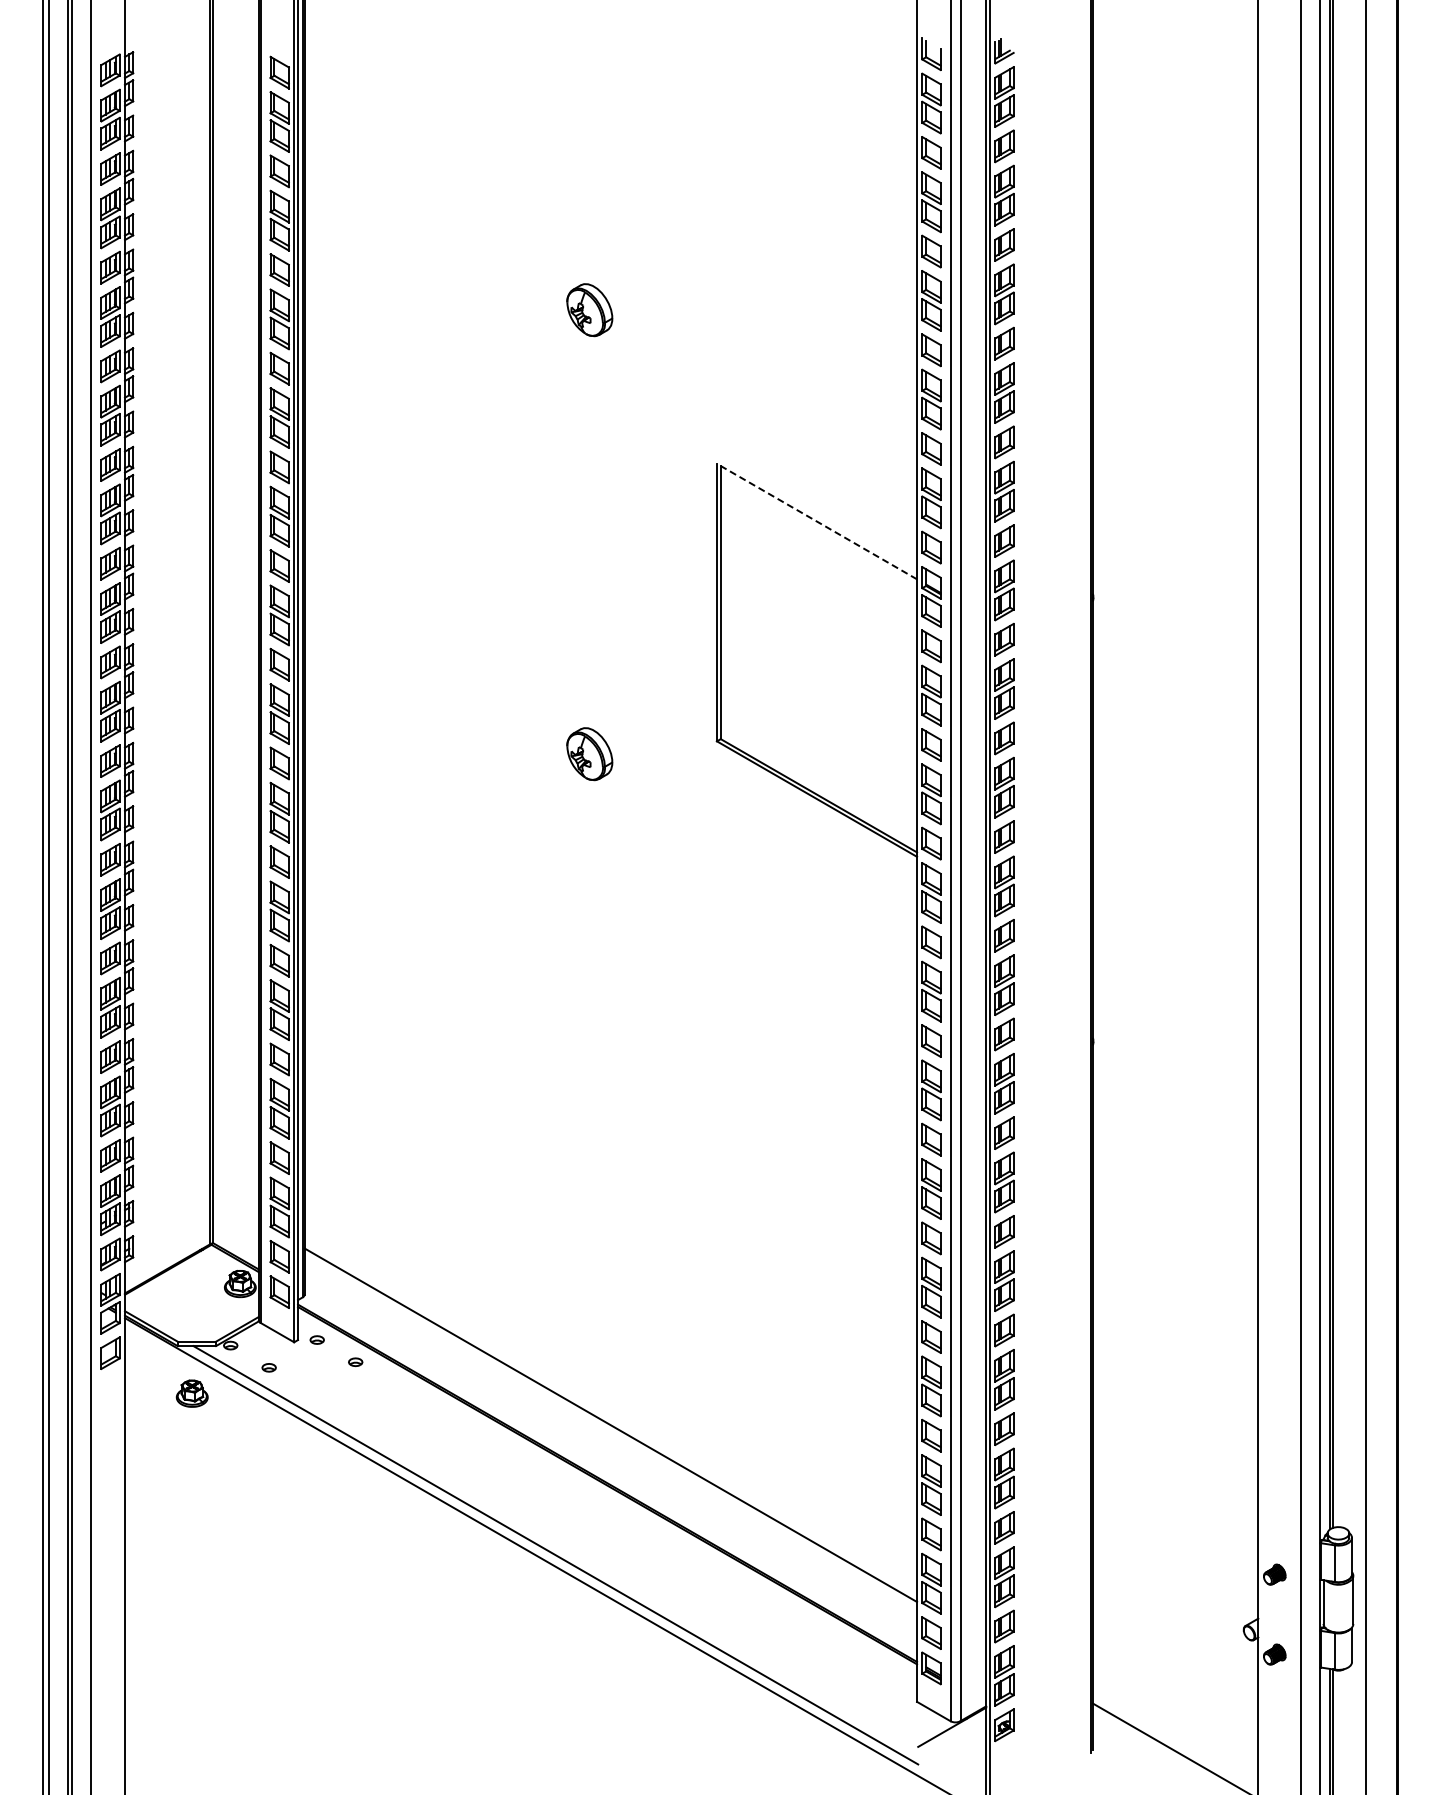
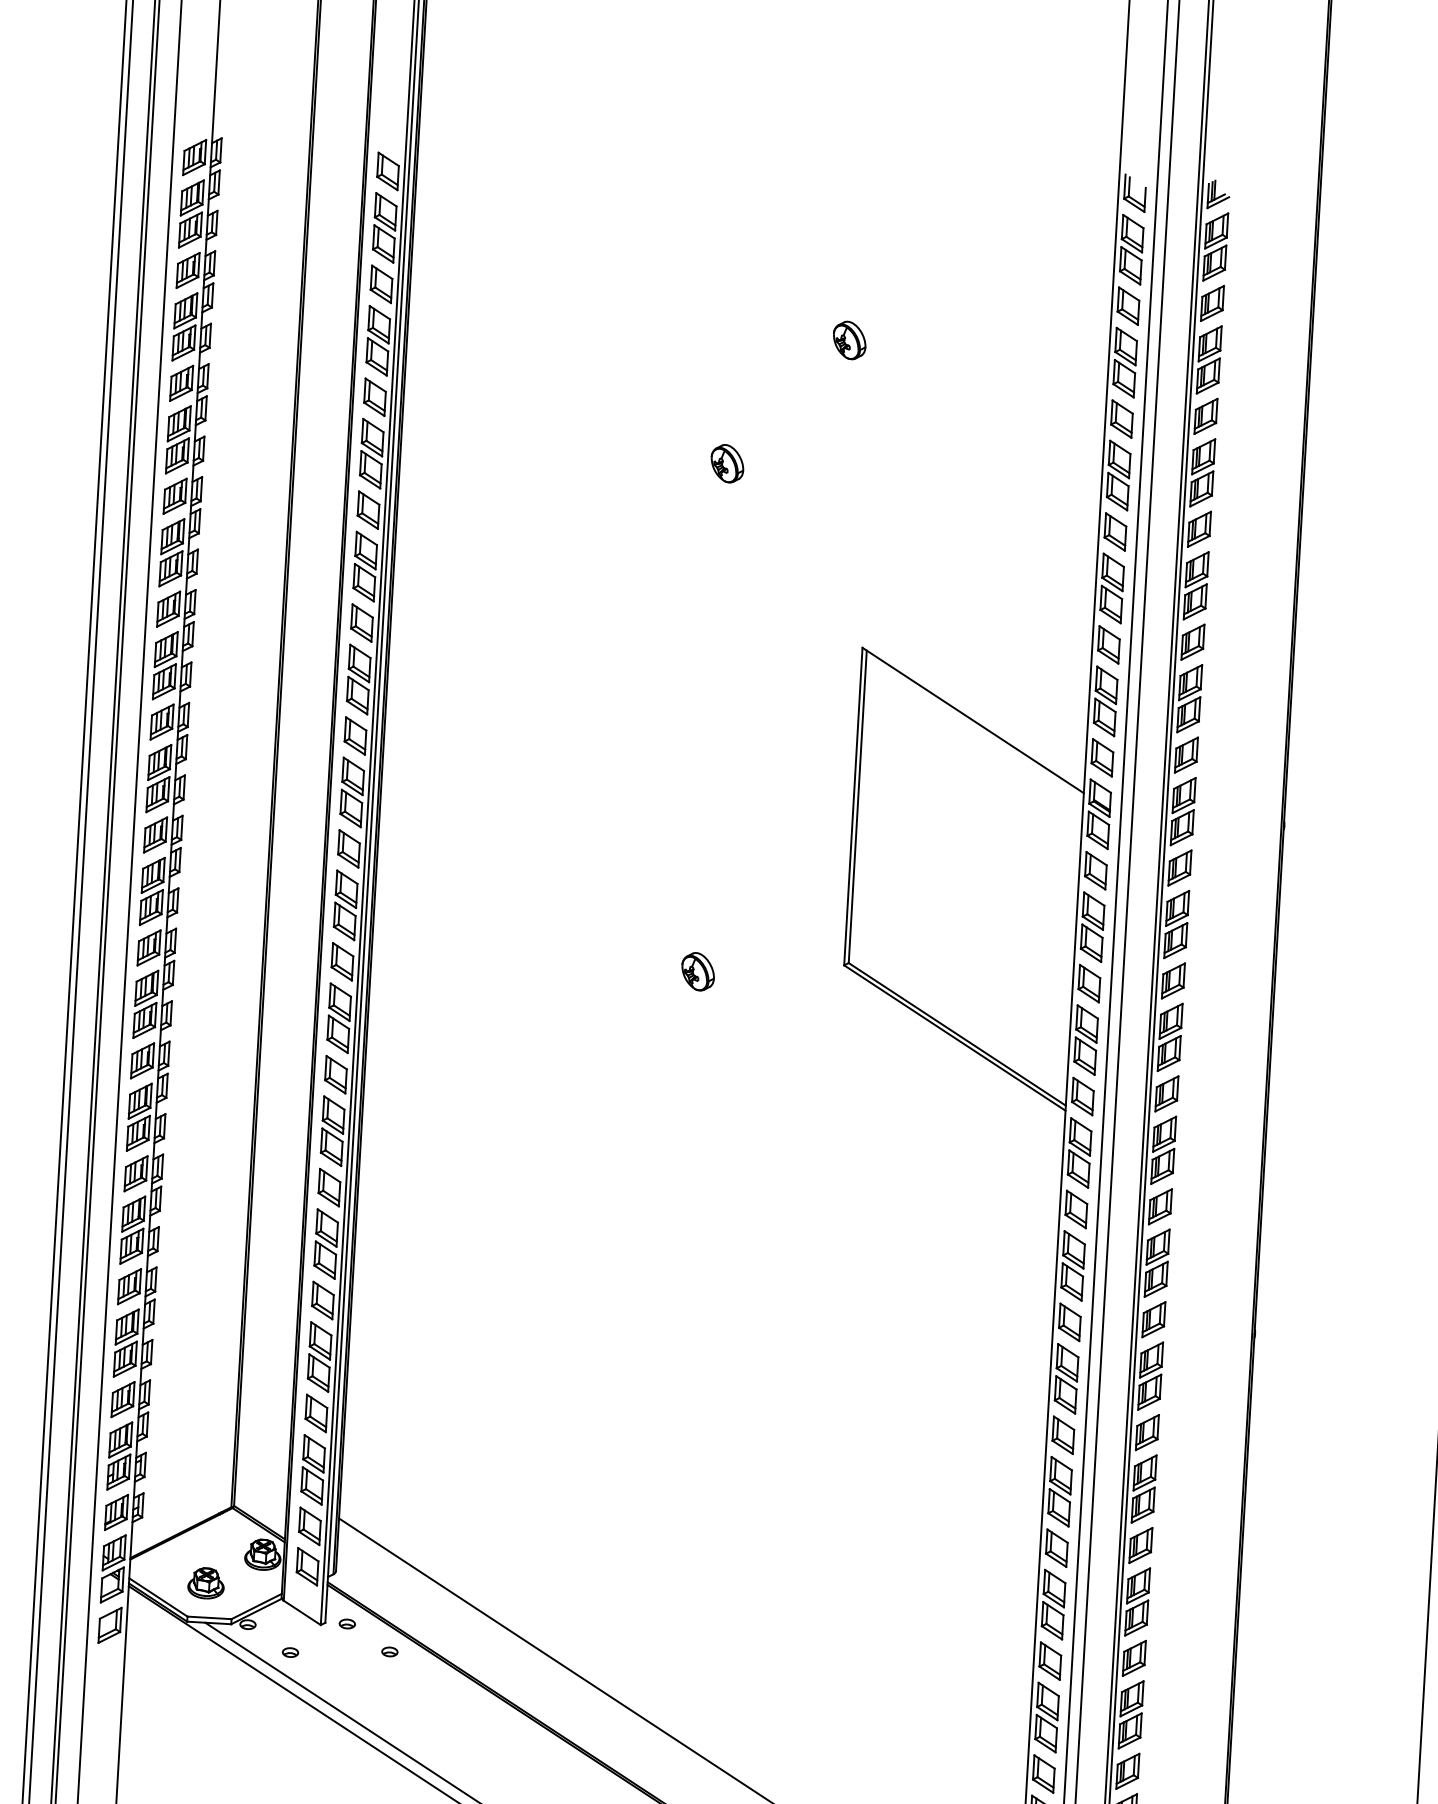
part: (690, 196) -> (849, 340), added
part: (590, 310) -> (727, 464), size x0.62
line: (817, 521) -> (973, 720), dashed -> solid
part: (590, 754) -> (698, 972), size x0.62
part: (191, 1393) -> (205, 1583), moved

